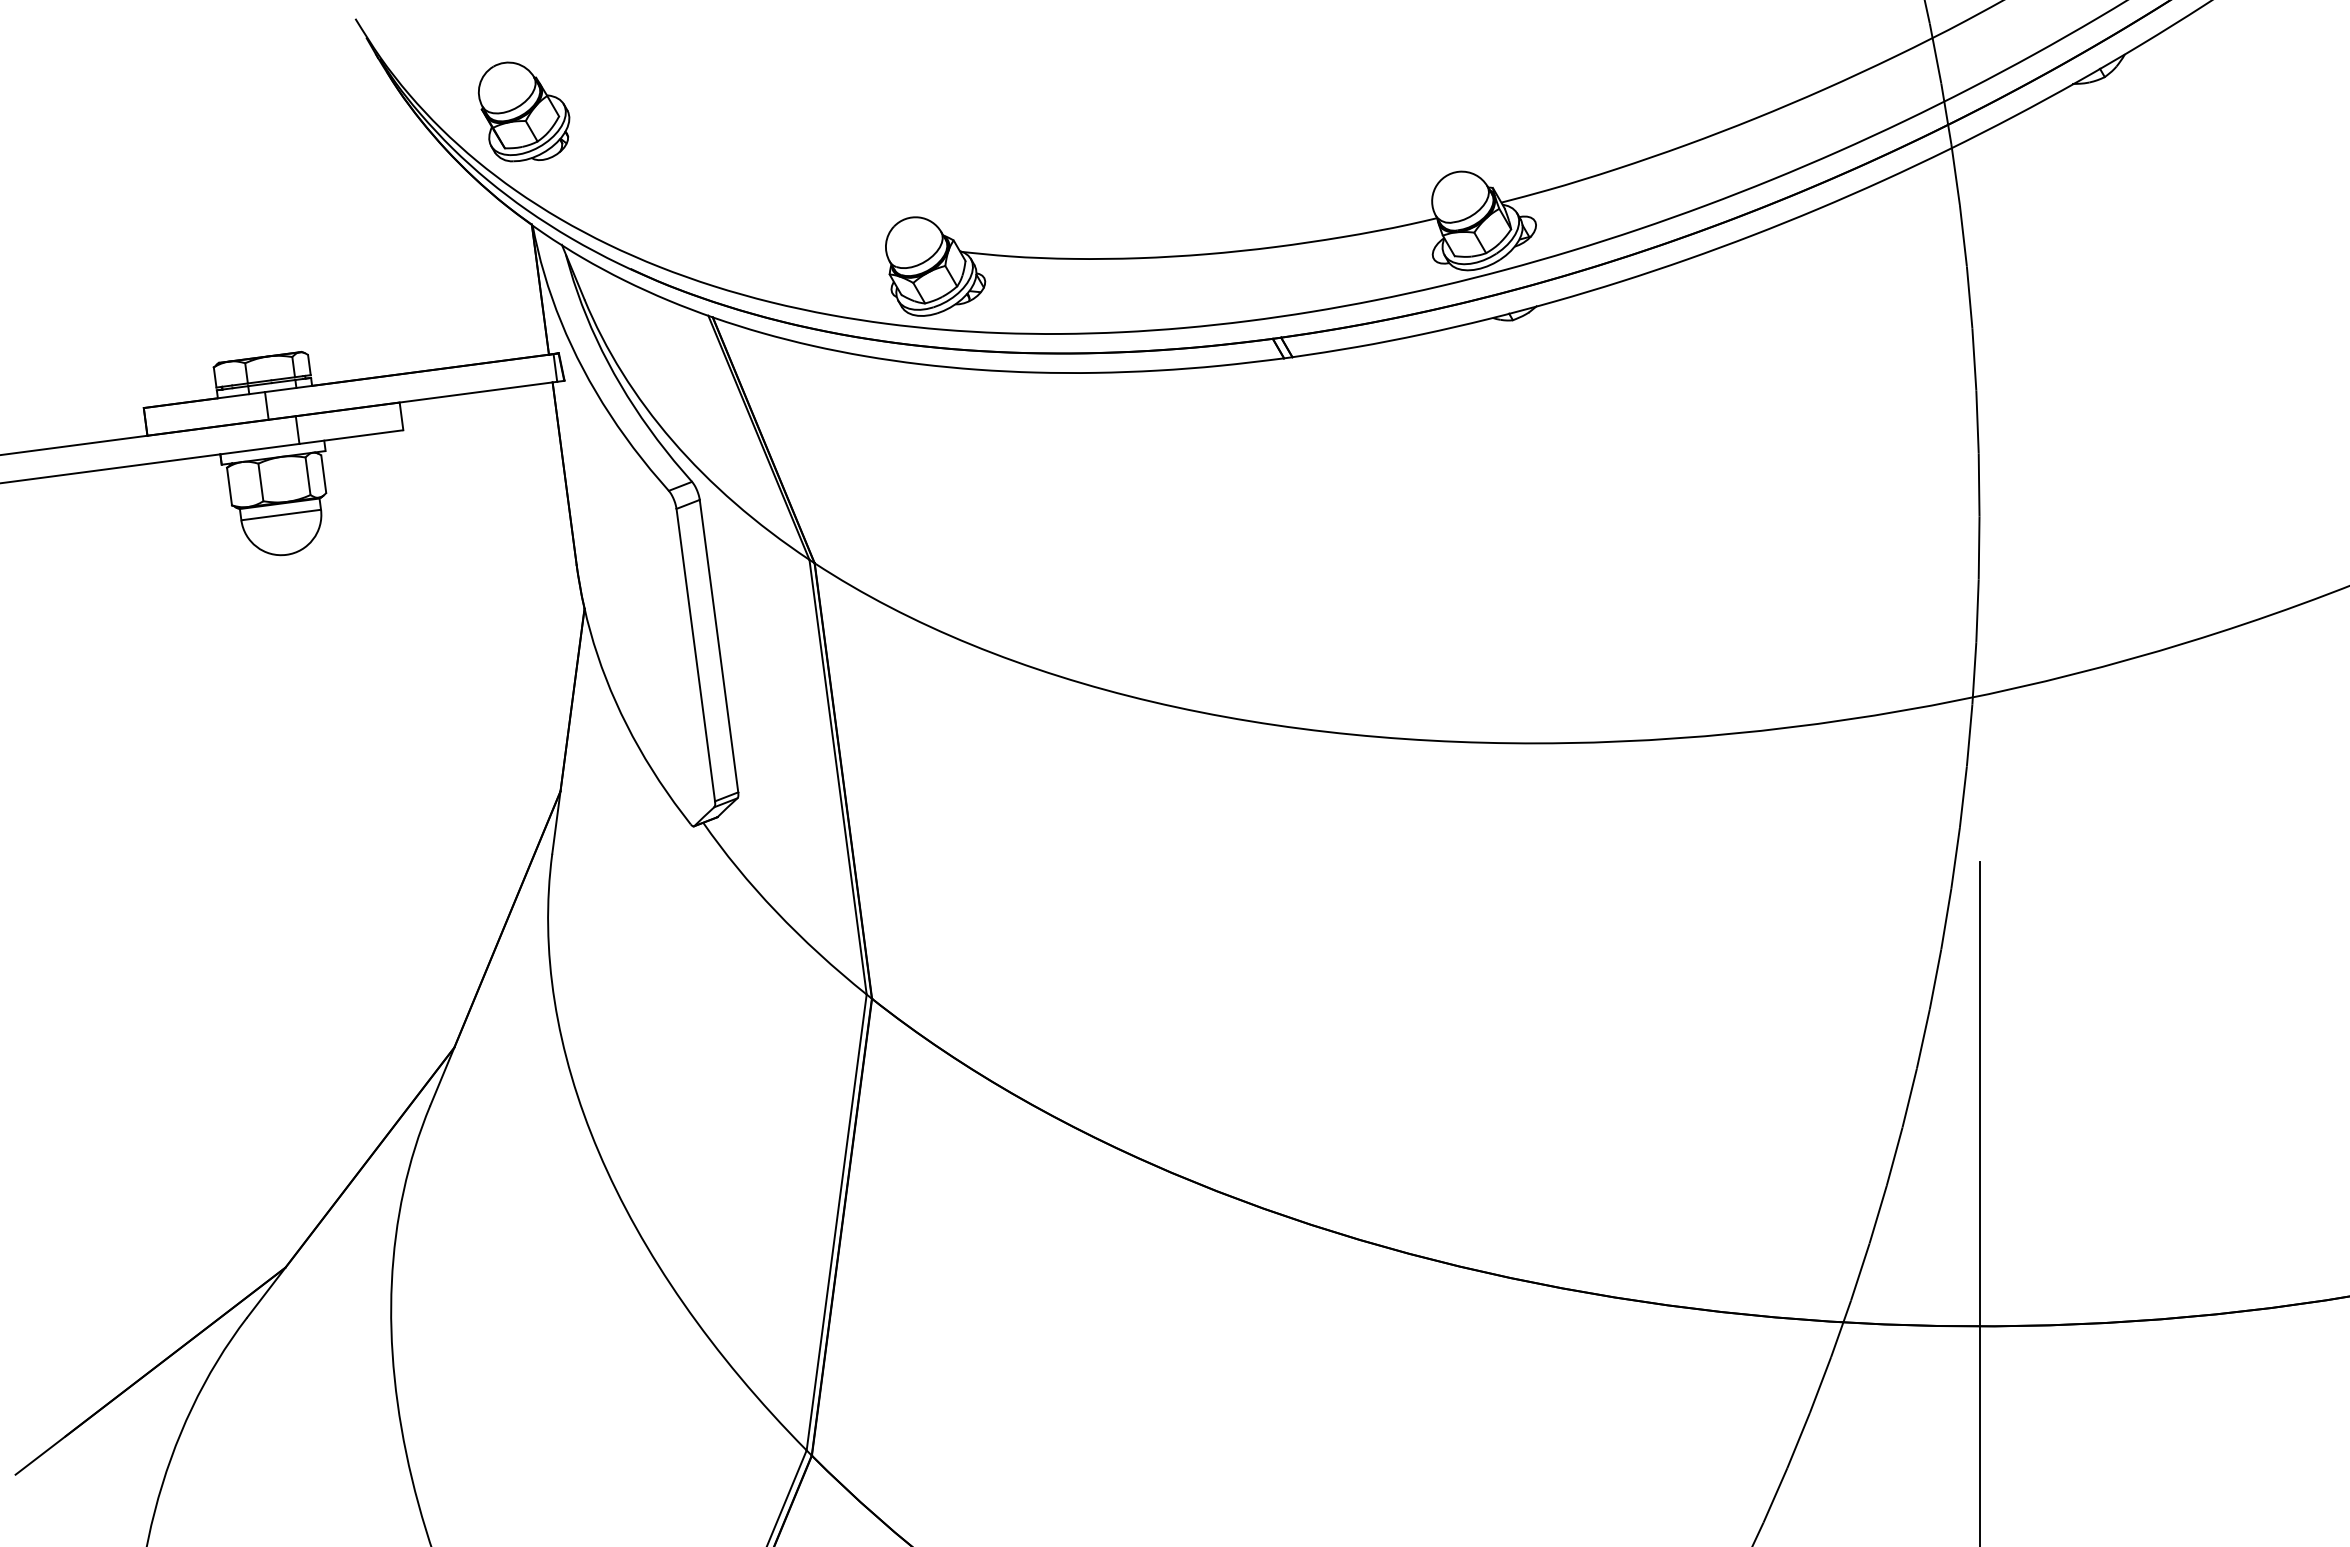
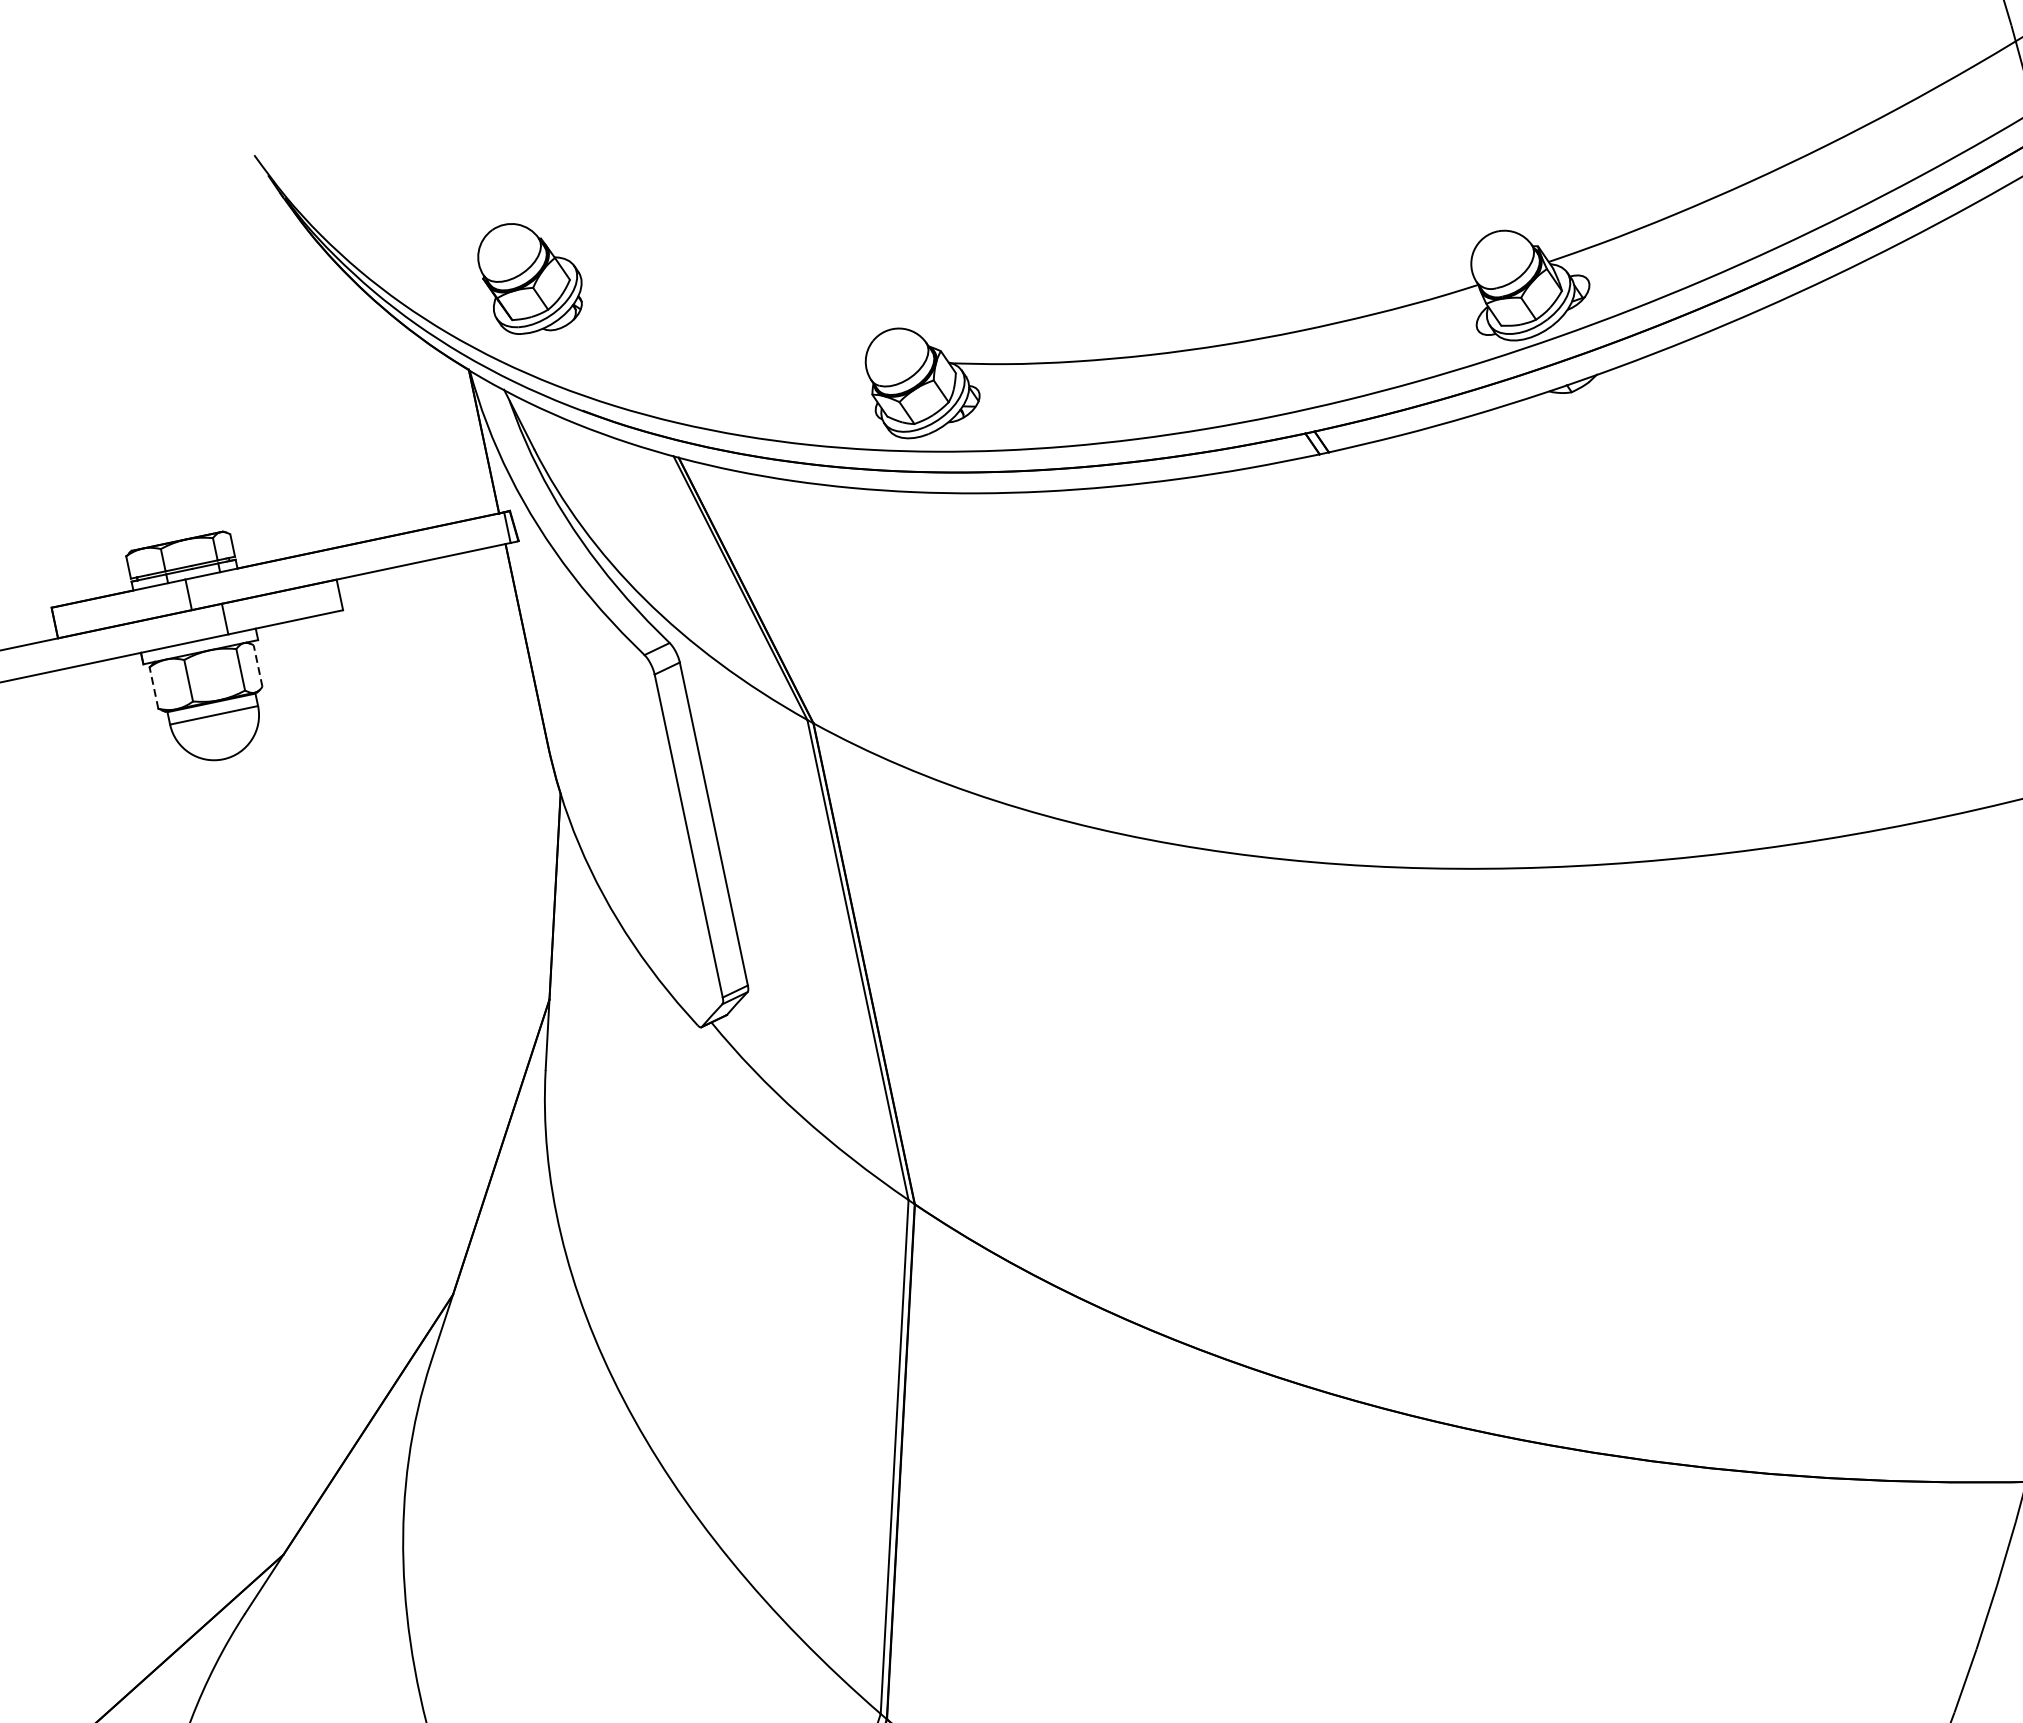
part: (524, 111) -> (530, 277), moved
line: (323, 474) -> (257, 666), solid -> dashed
line: (229, 486) -> (153, 687), solid -> dashed

